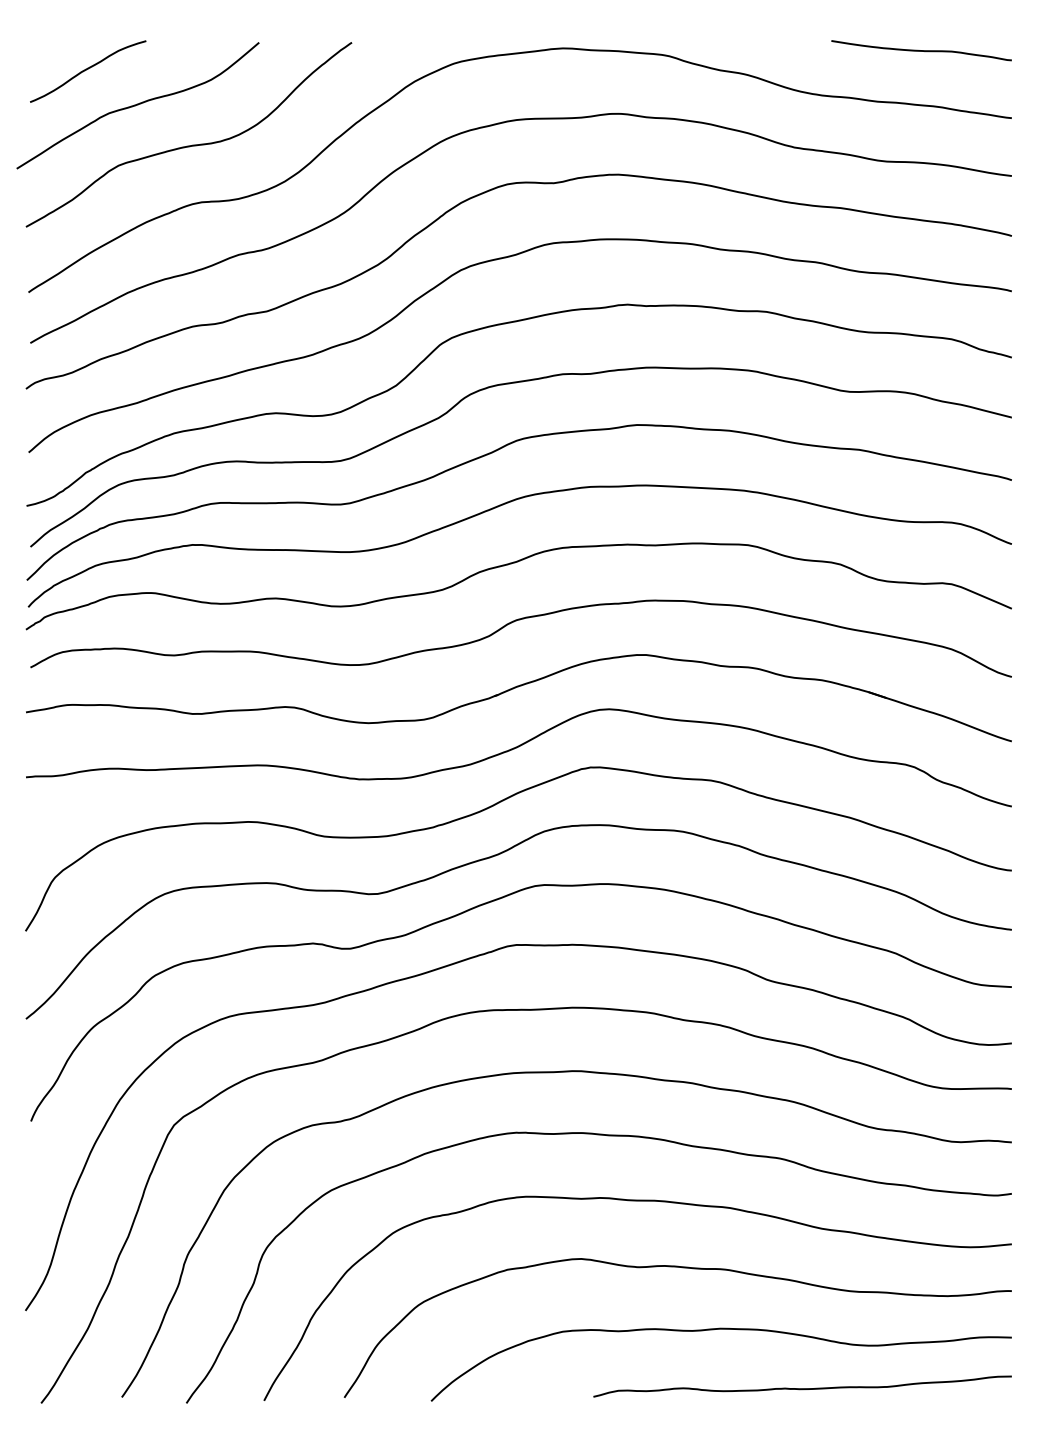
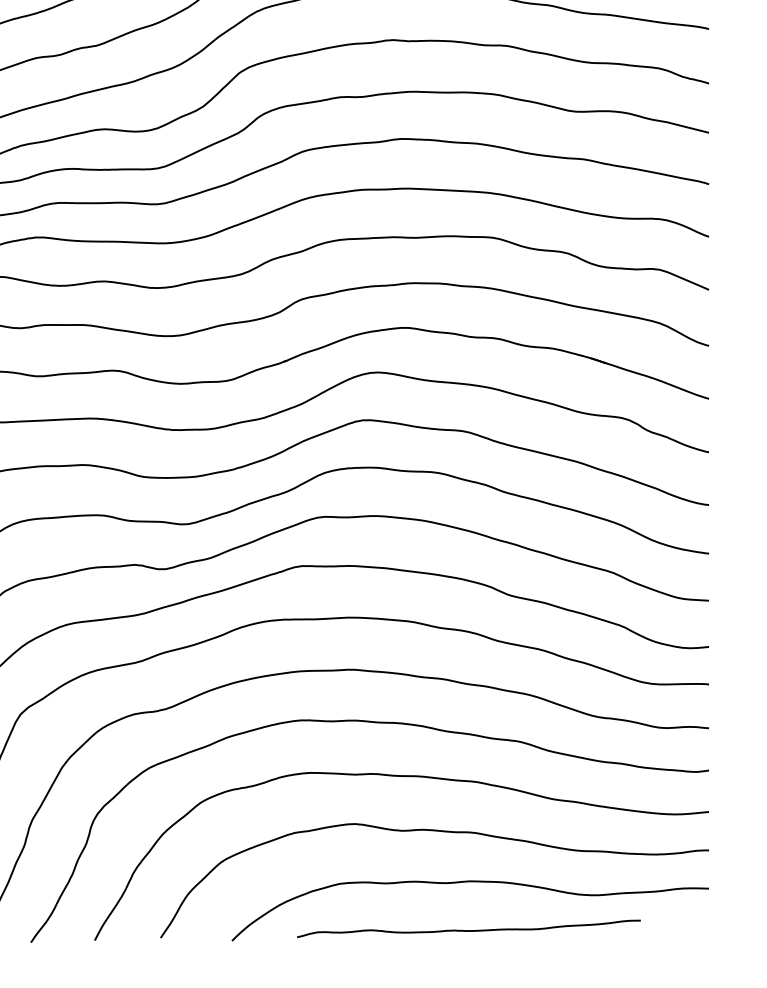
curve: (802, 1388) -> (468, 930), moved

